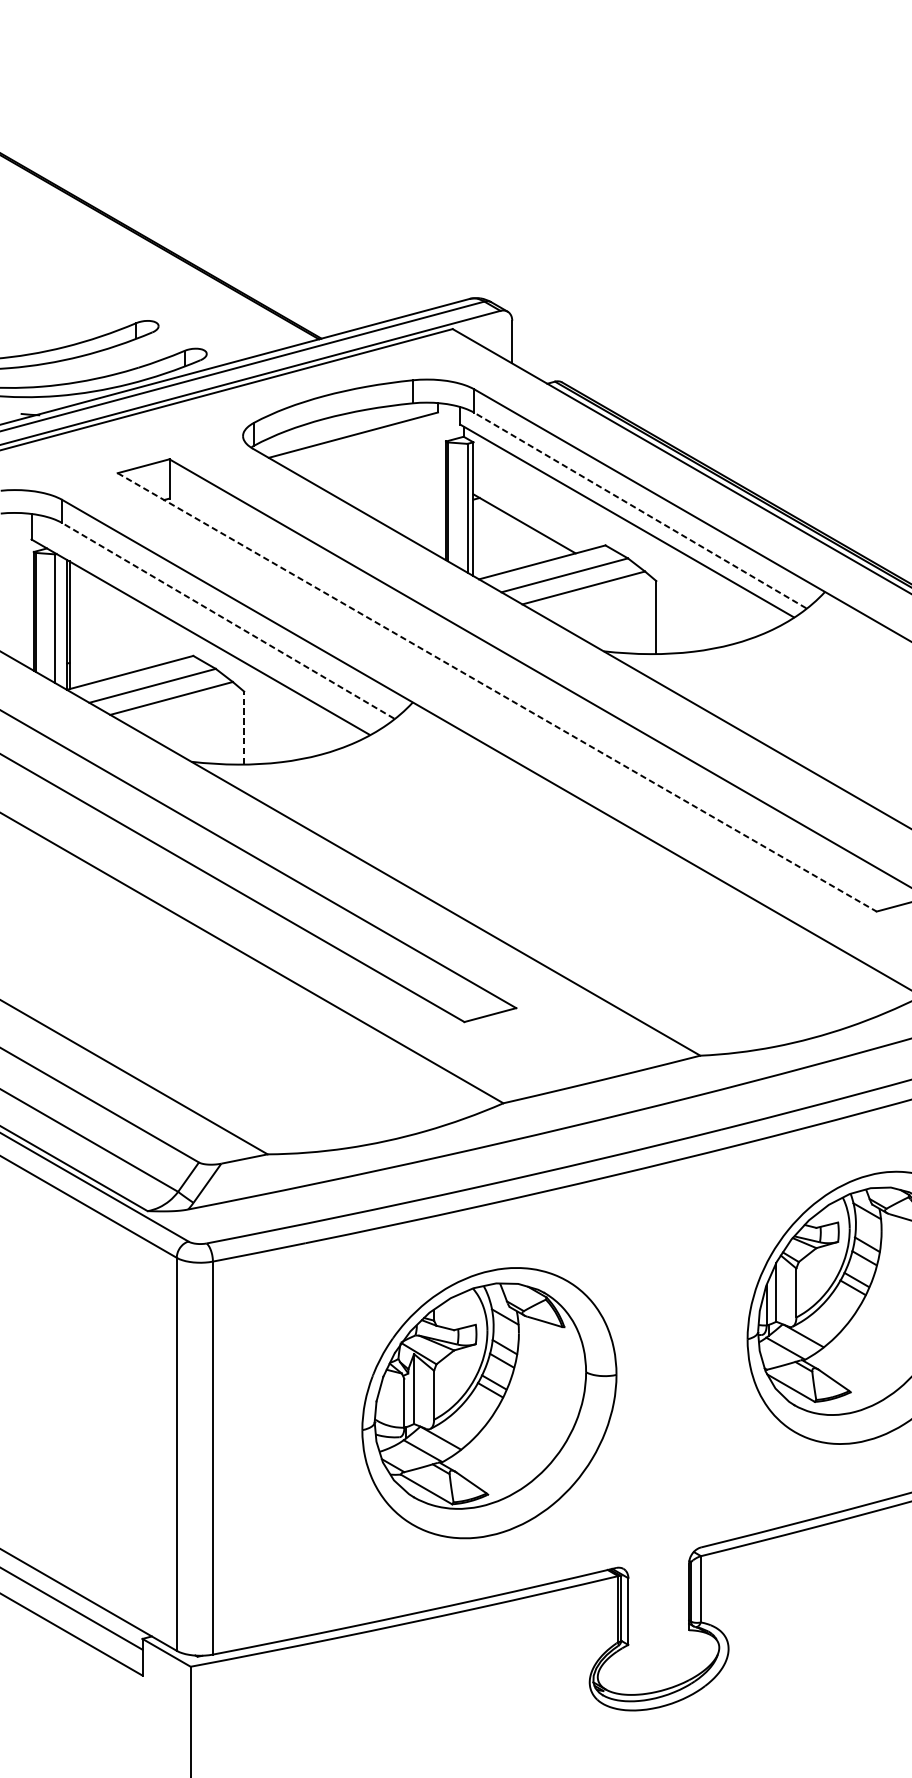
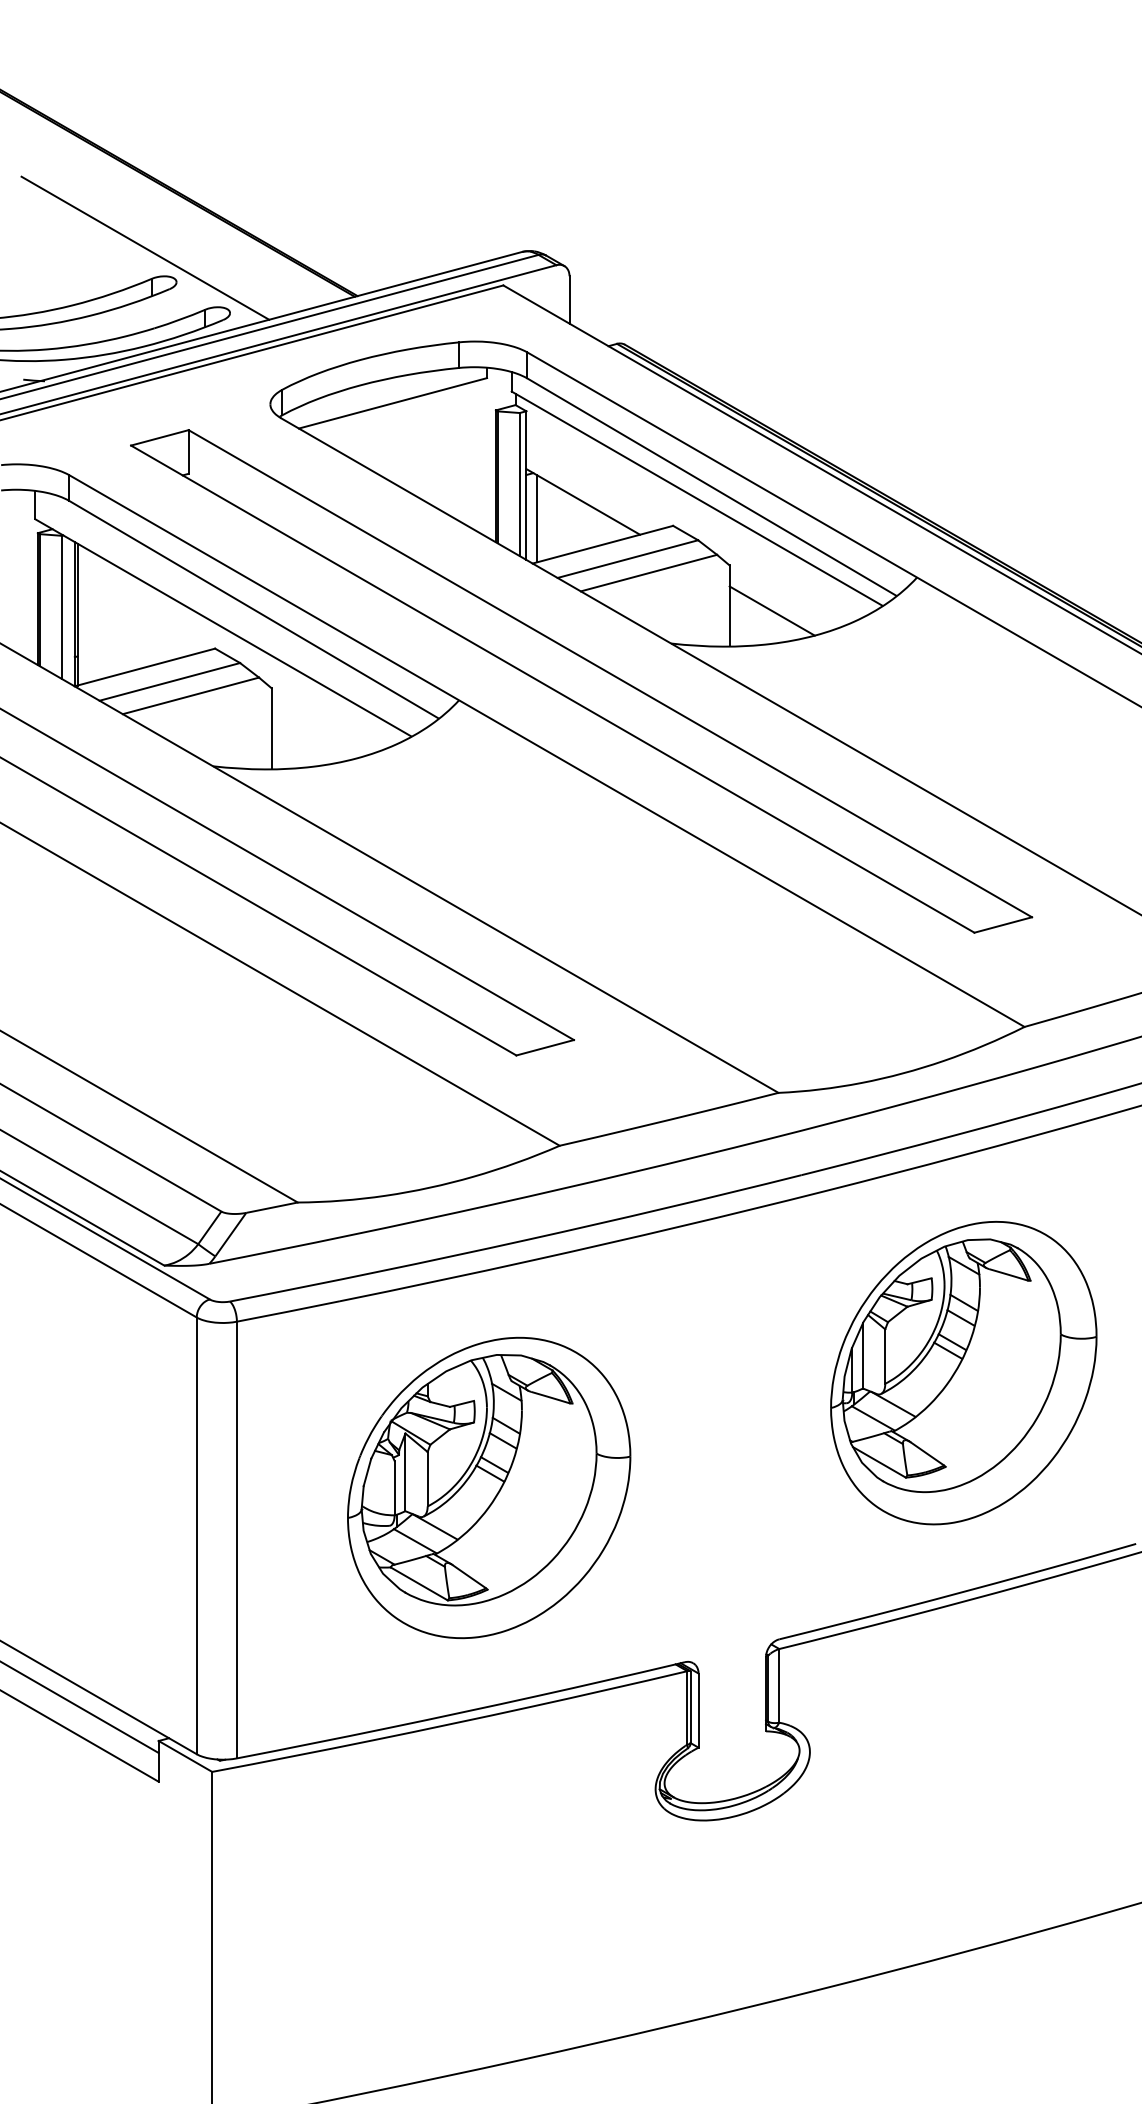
line: (130, 294) -> (145, 247), added
line: (640, 510) -> (711, 486), dashed -> solid
line: (482, 538) -> (536, 518), added
line: (227, 620) -> (253, 609), dashed -> solid
line: (694, 621) -> (771, 610), added
line: (496, 692) -> (552, 689), dashed -> solid
line: (244, 727) -> (271, 728), dashed -> solid
part: (489, 1402) -> (489, 1487), moved

